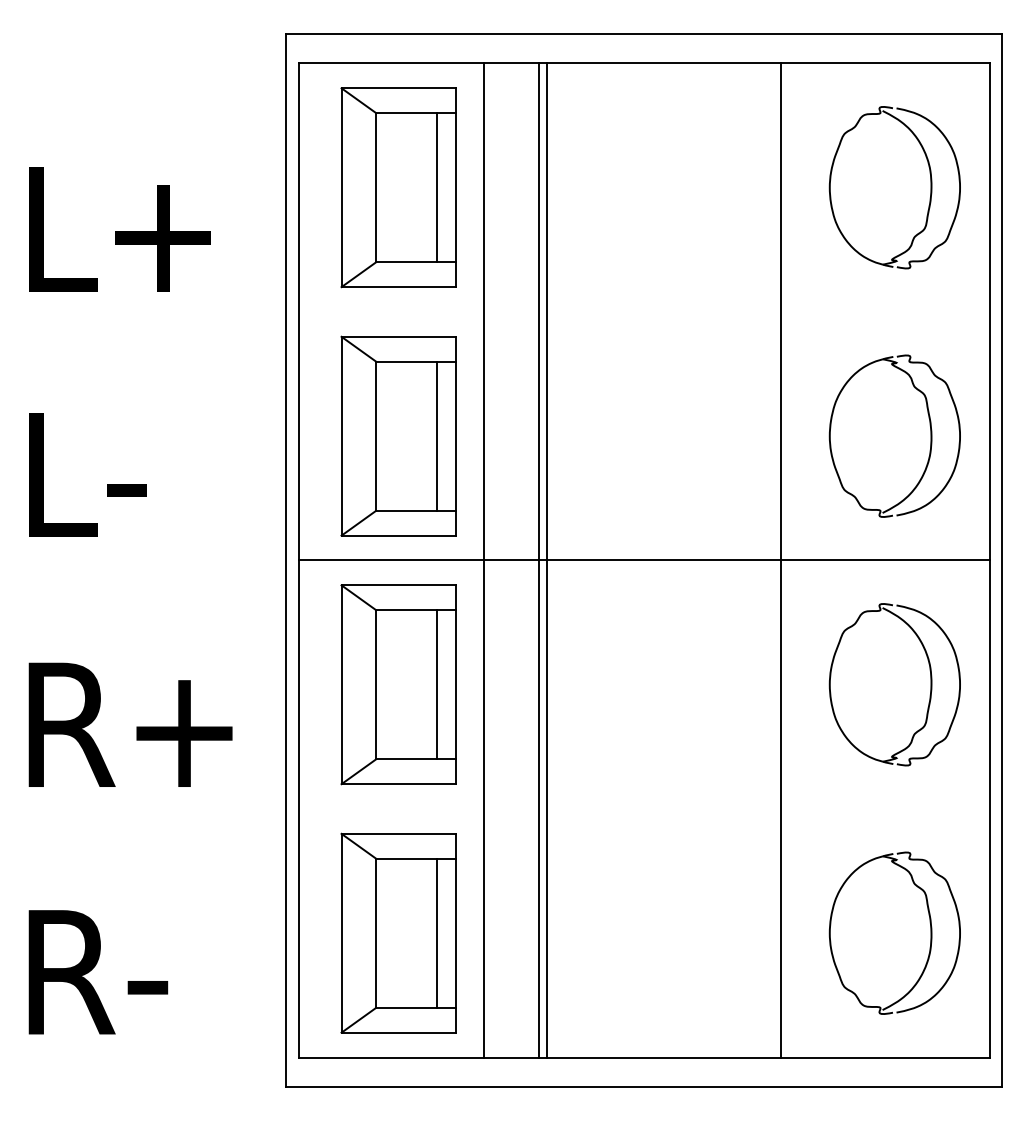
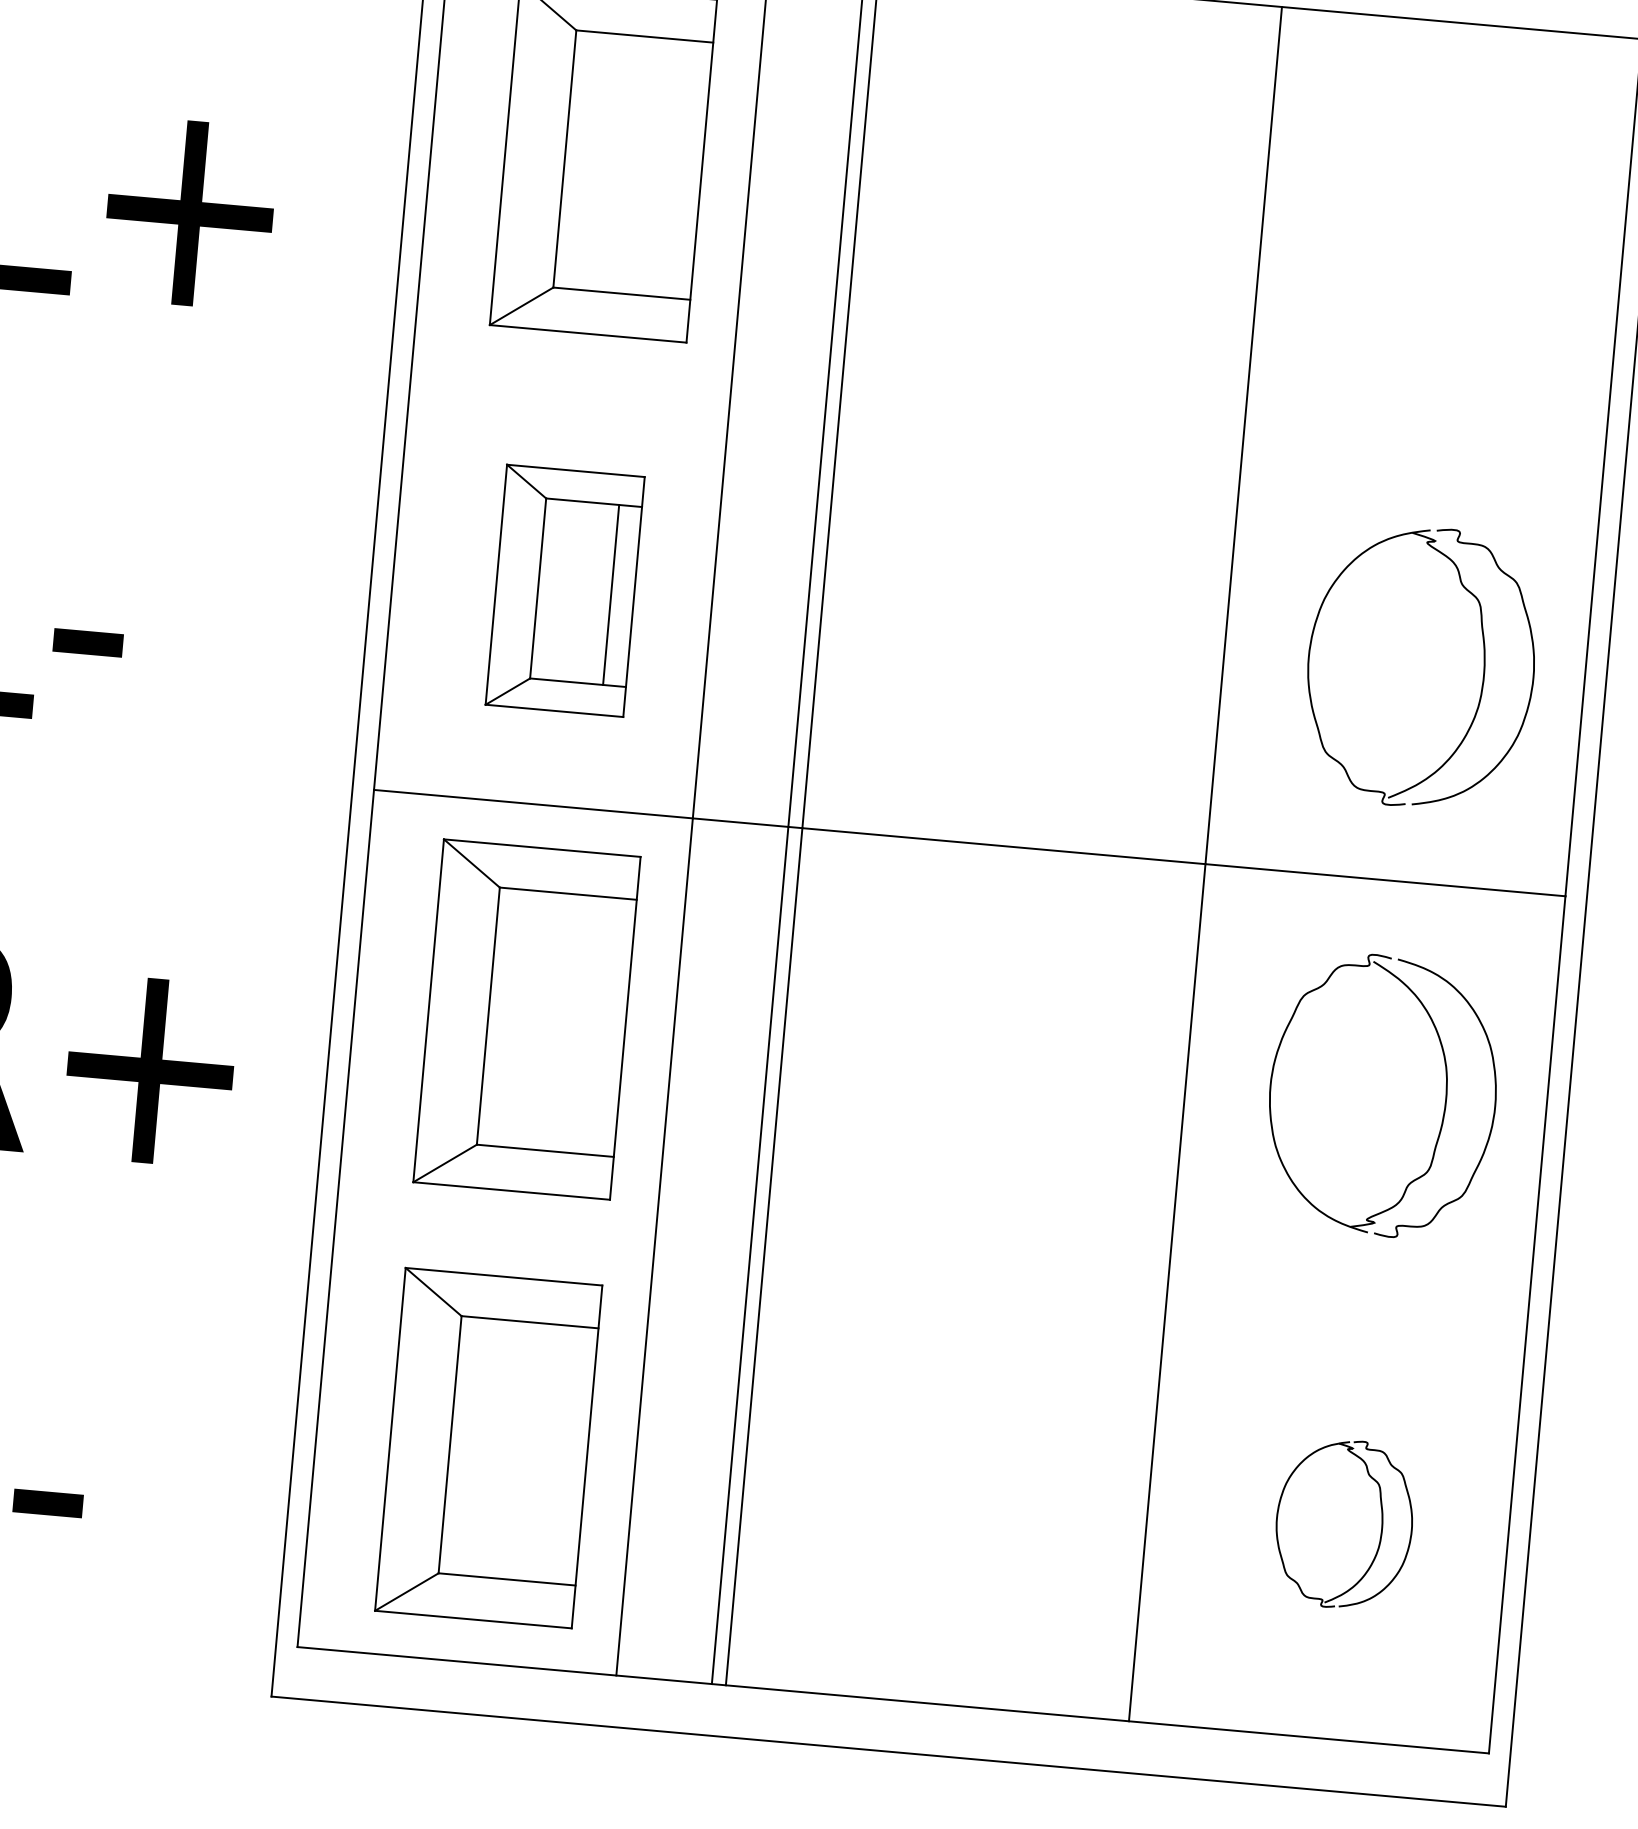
line: (436, 187) -> (668, 167), removed
part: (894, 187) -> (1458, 238), removed
part: (398, 435) -> (565, 589), size x0.7
line: (436, 684) -> (592, 1024), removed
line: (436, 932) -> (554, 1452), removed
part: (894, 932) -> (1344, 1523), size x0.6

